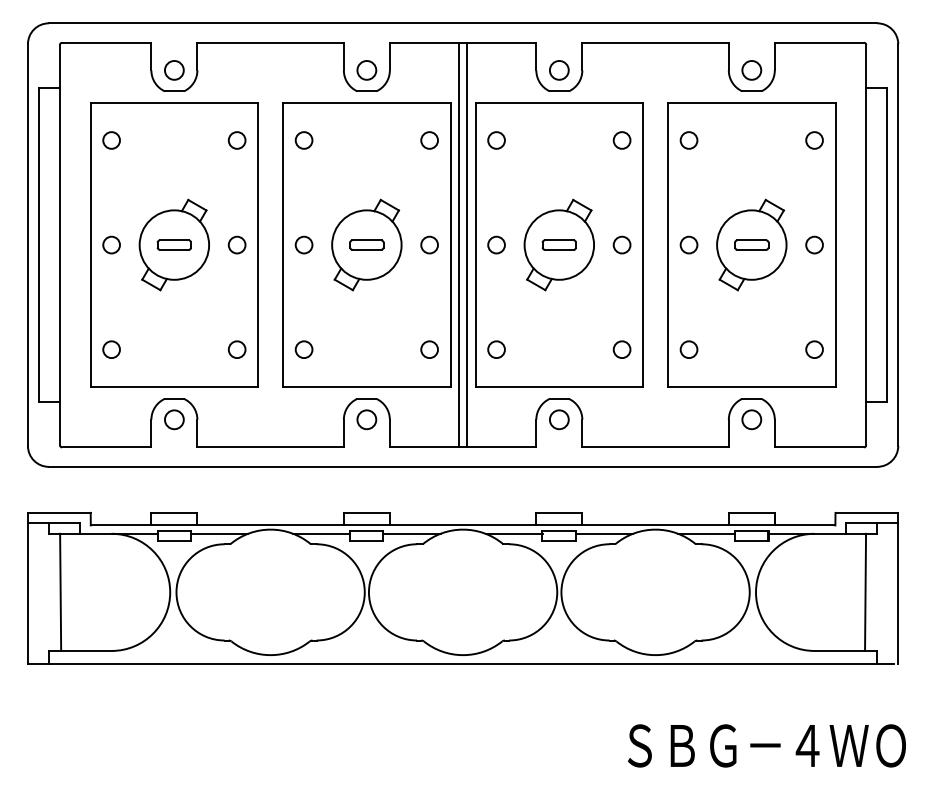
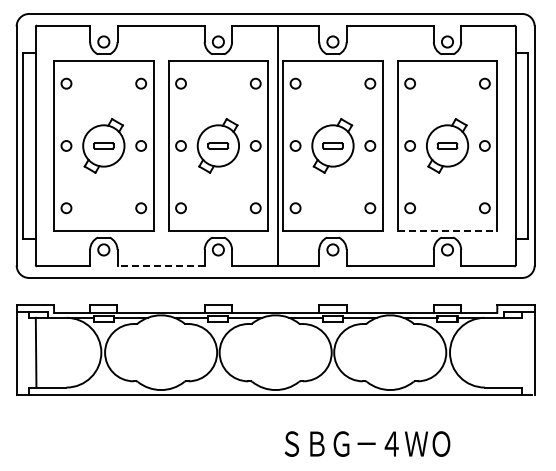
line: (459, 244) -> (273, 145), removed
line: (751, 387) -> (447, 230), solid -> dashed
line: (271, 447) -> (161, 266), solid -> dashed
line: (864, 592) -> (514, 352), removed
text: (766, 744) -> (367, 443), moved

